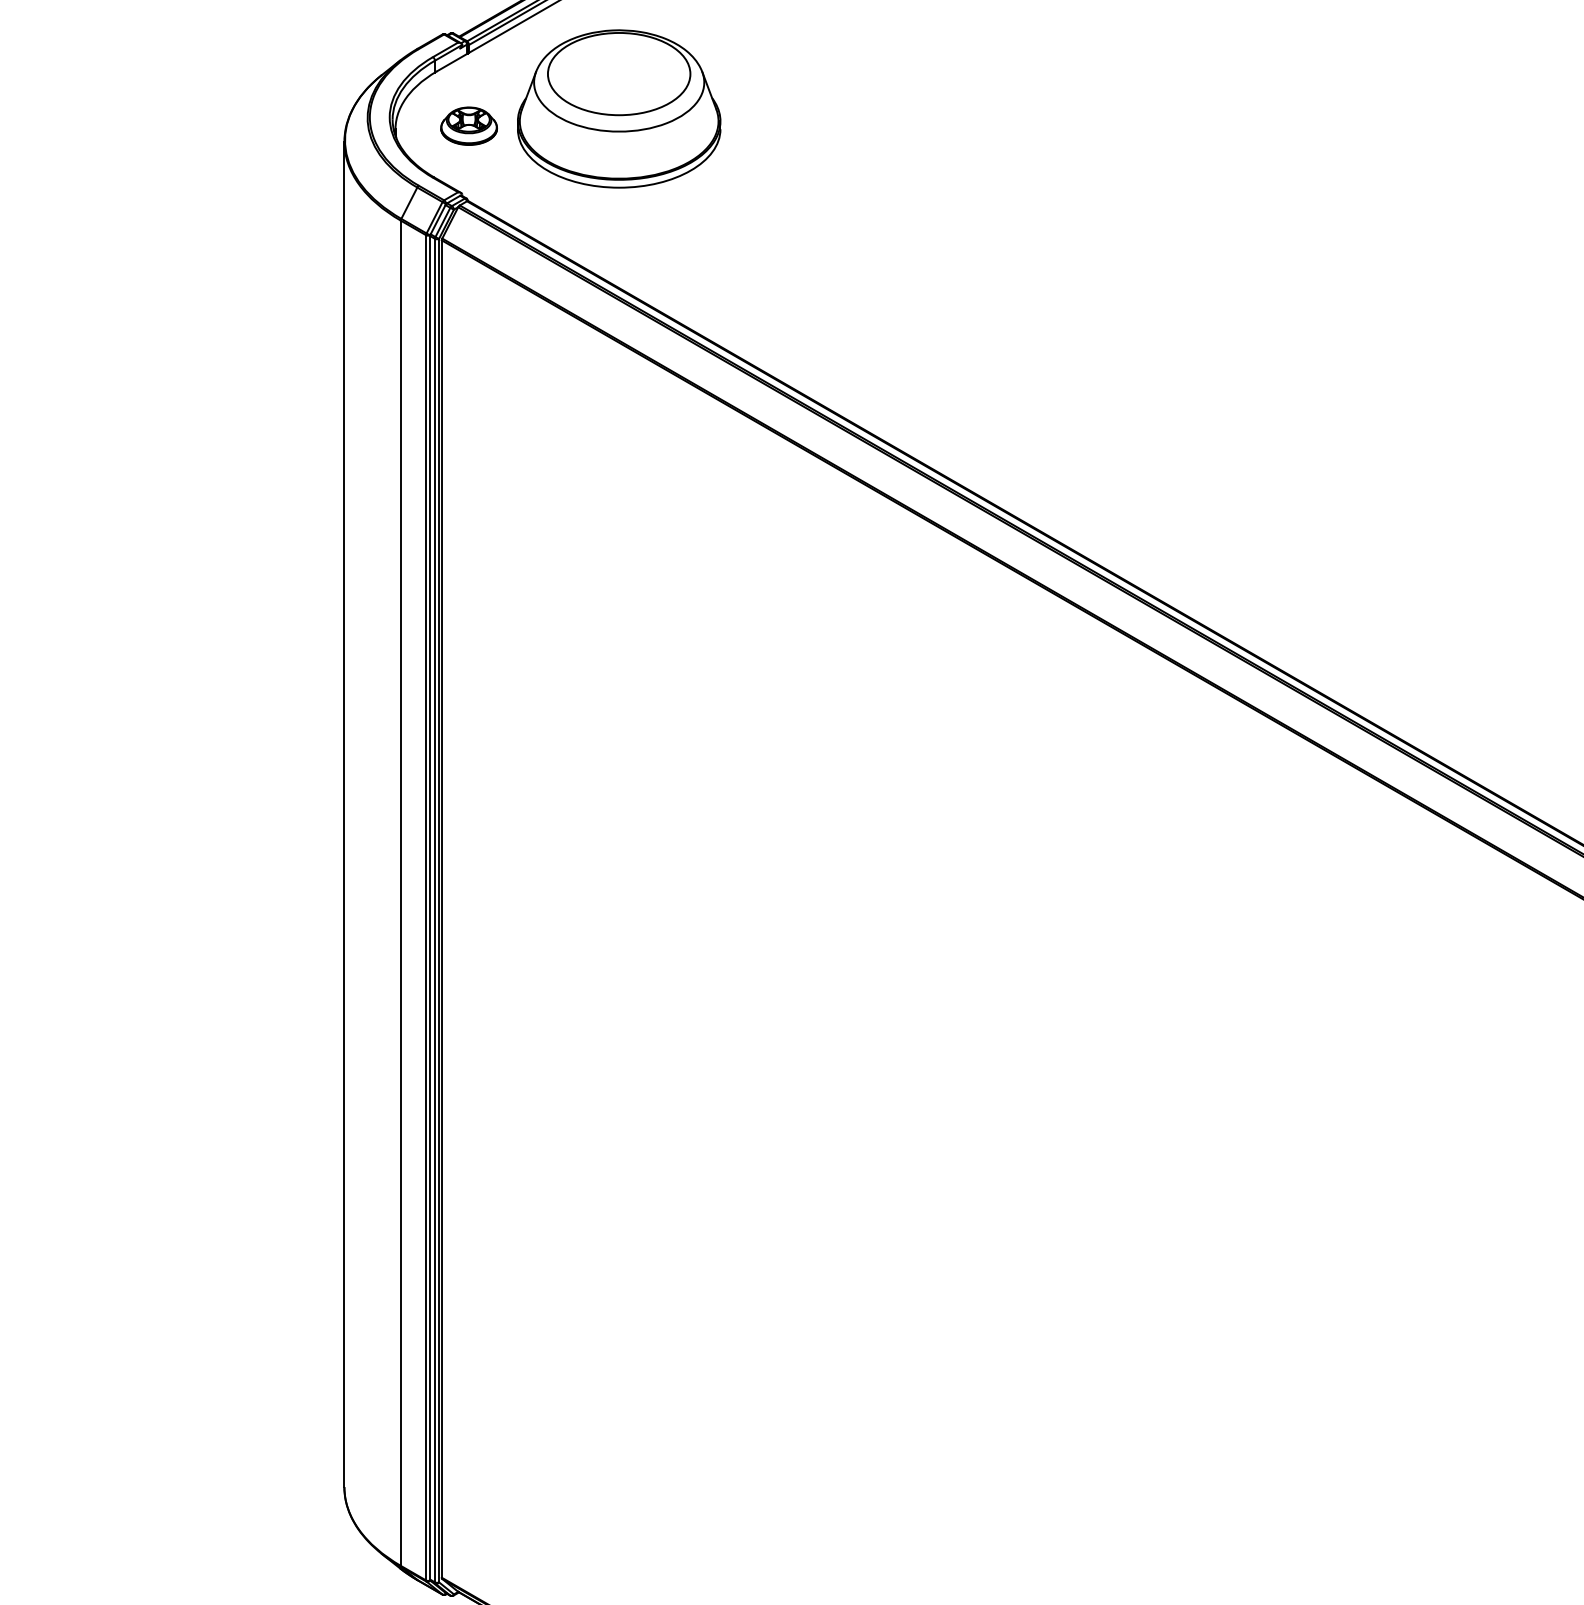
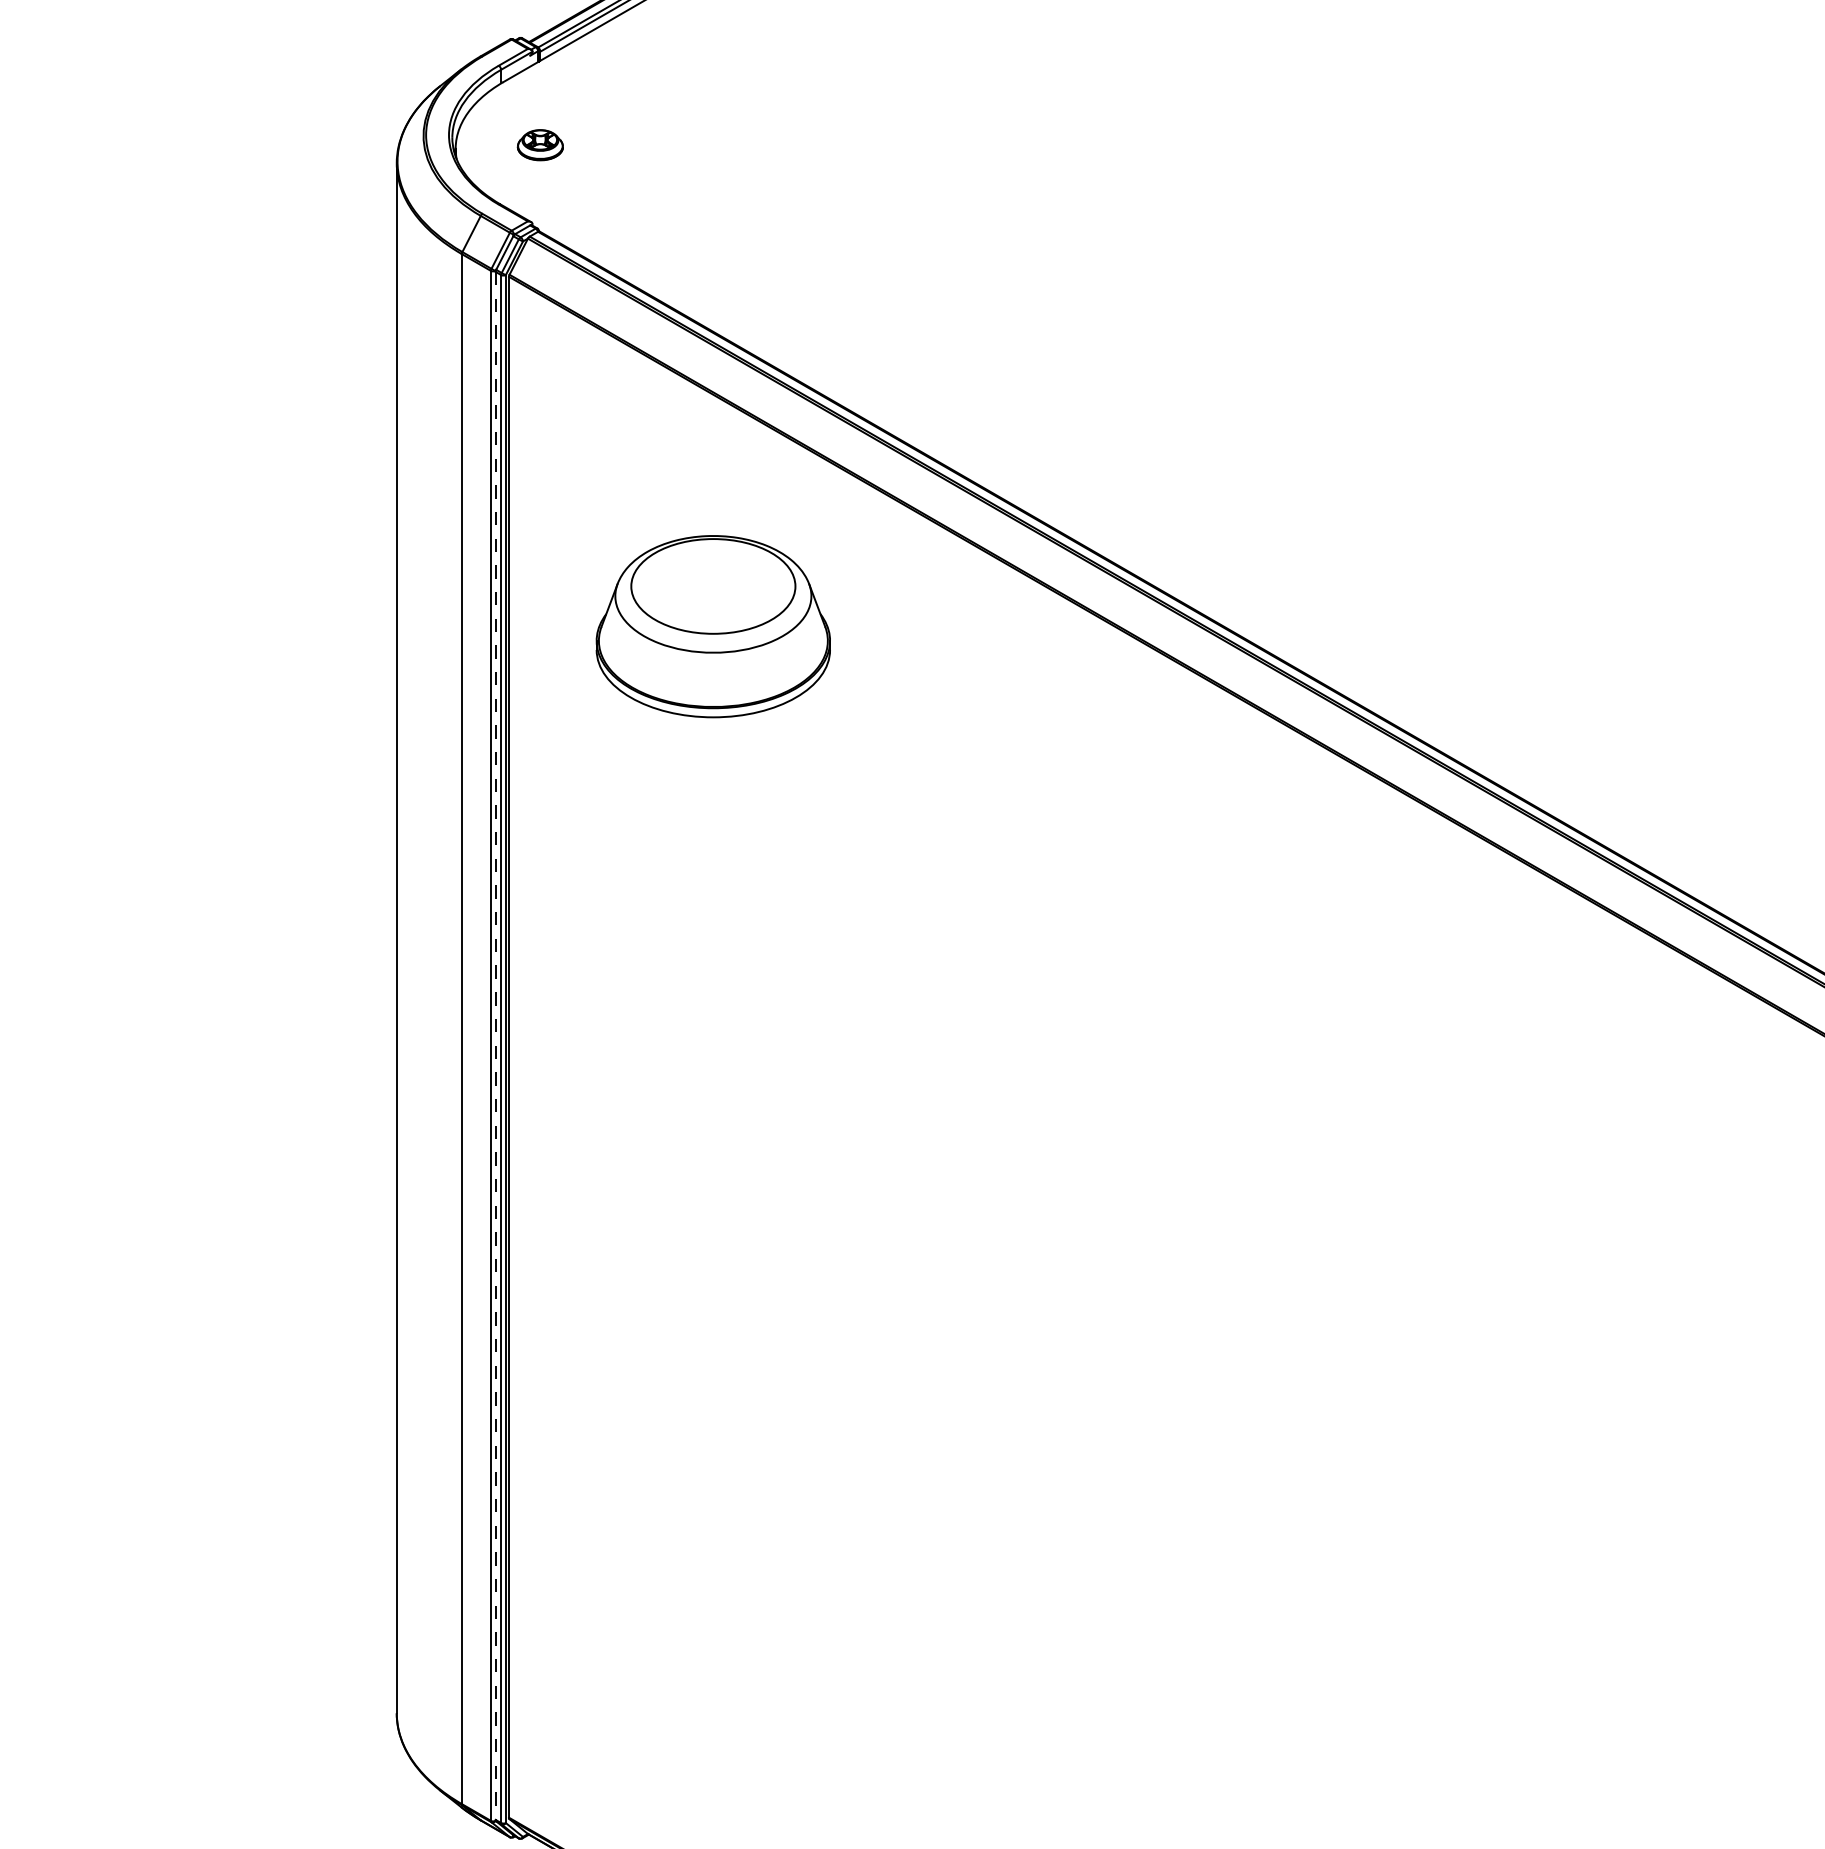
part: (619, 108) -> (713, 626), moved
part: (468, 125) -> (539, 144), size x0.7
line: (430, 907) -> (495, 1045), solid -> dashed

